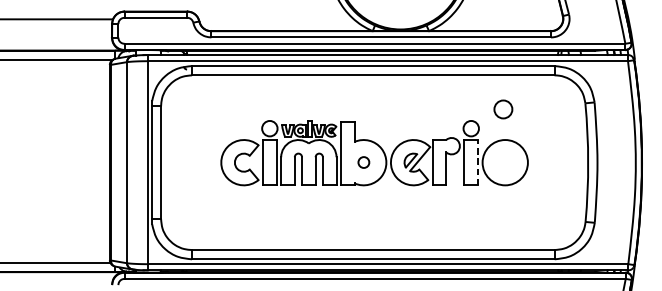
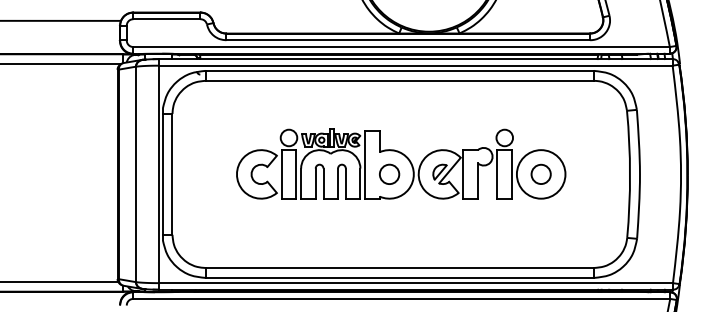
circle: (502, 108) -> (540, 173), moved
circle: (363, 161) -> (389, 173), size x1.67
line: (478, 161) -> (512, 173), dashed -> solid

